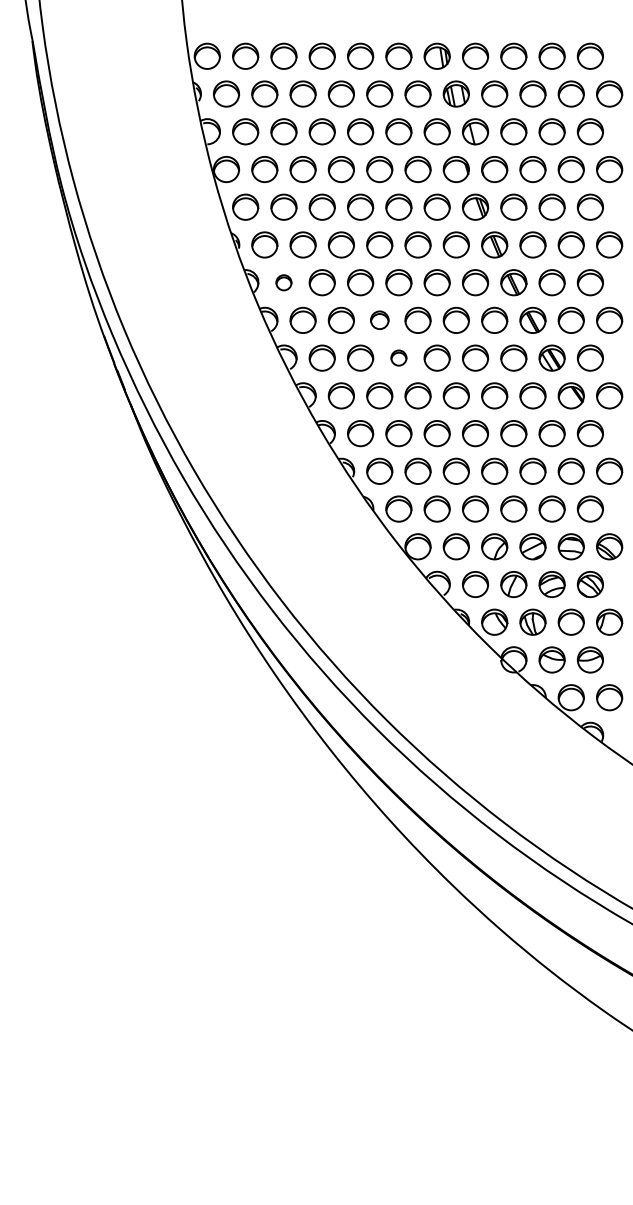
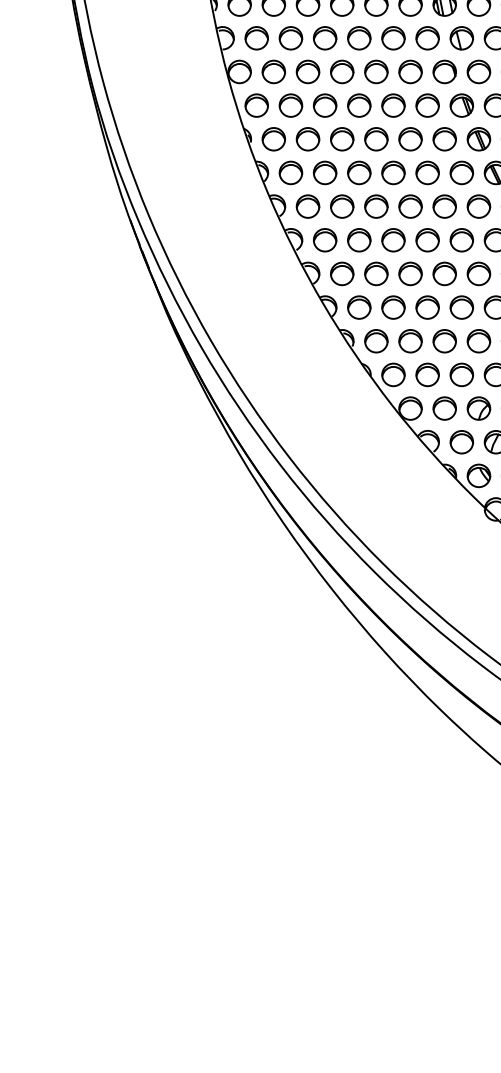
part: (283, 282) -> (290, 172), size x1.67
part: (379, 319) -> (376, 205), size x1.43
part: (398, 357) -> (393, 239), size x1.67

